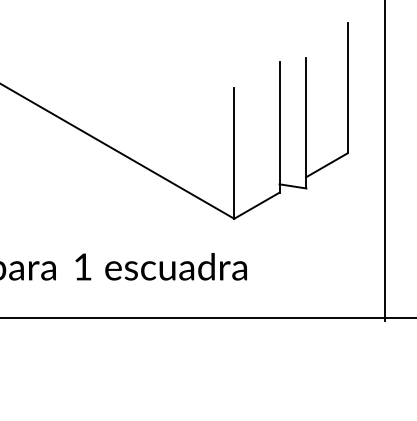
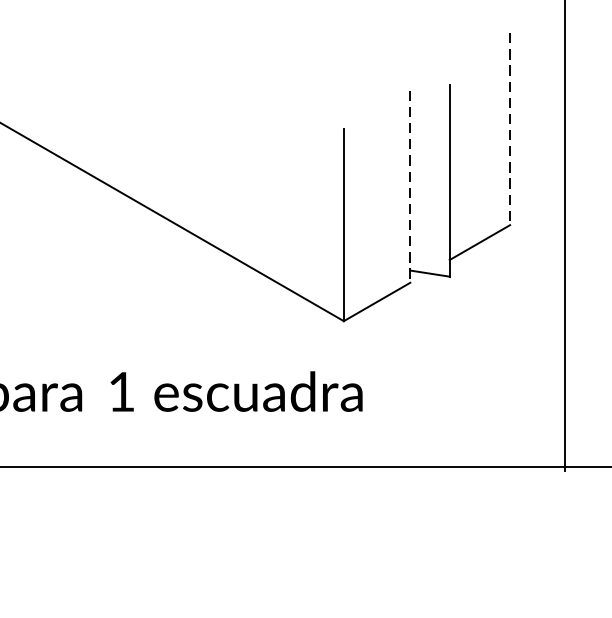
line: (347, 88) -> (510, 129), solid -> dashed
line: (279, 127) -> (410, 187), solid -> dashed

